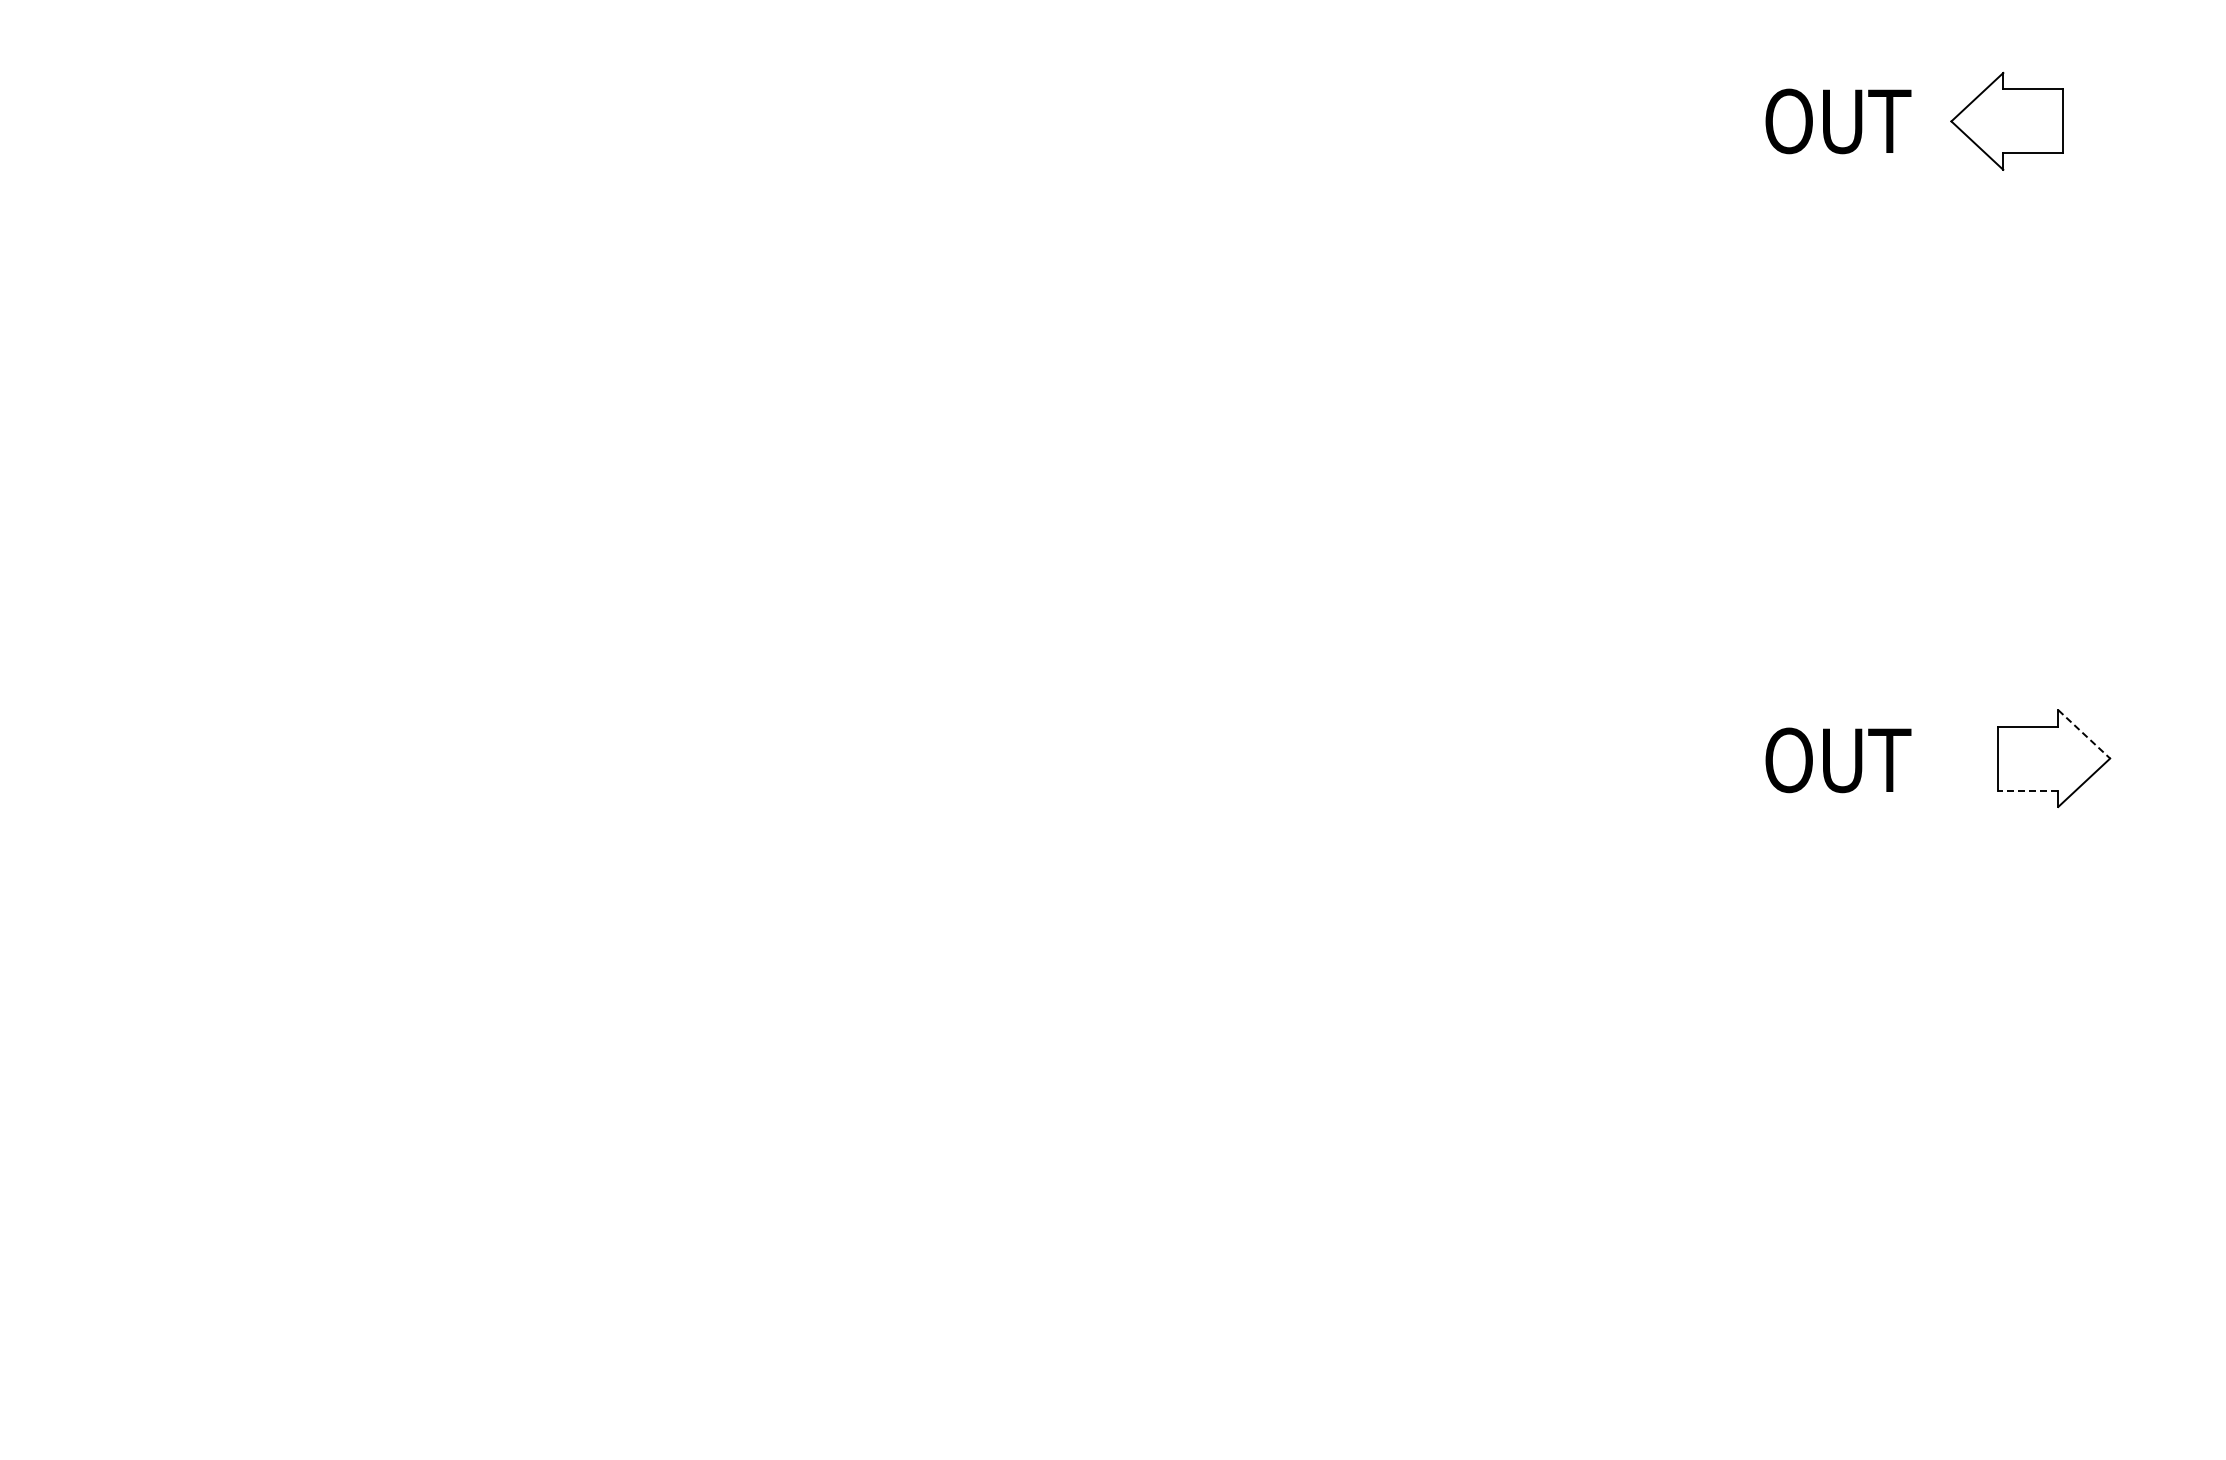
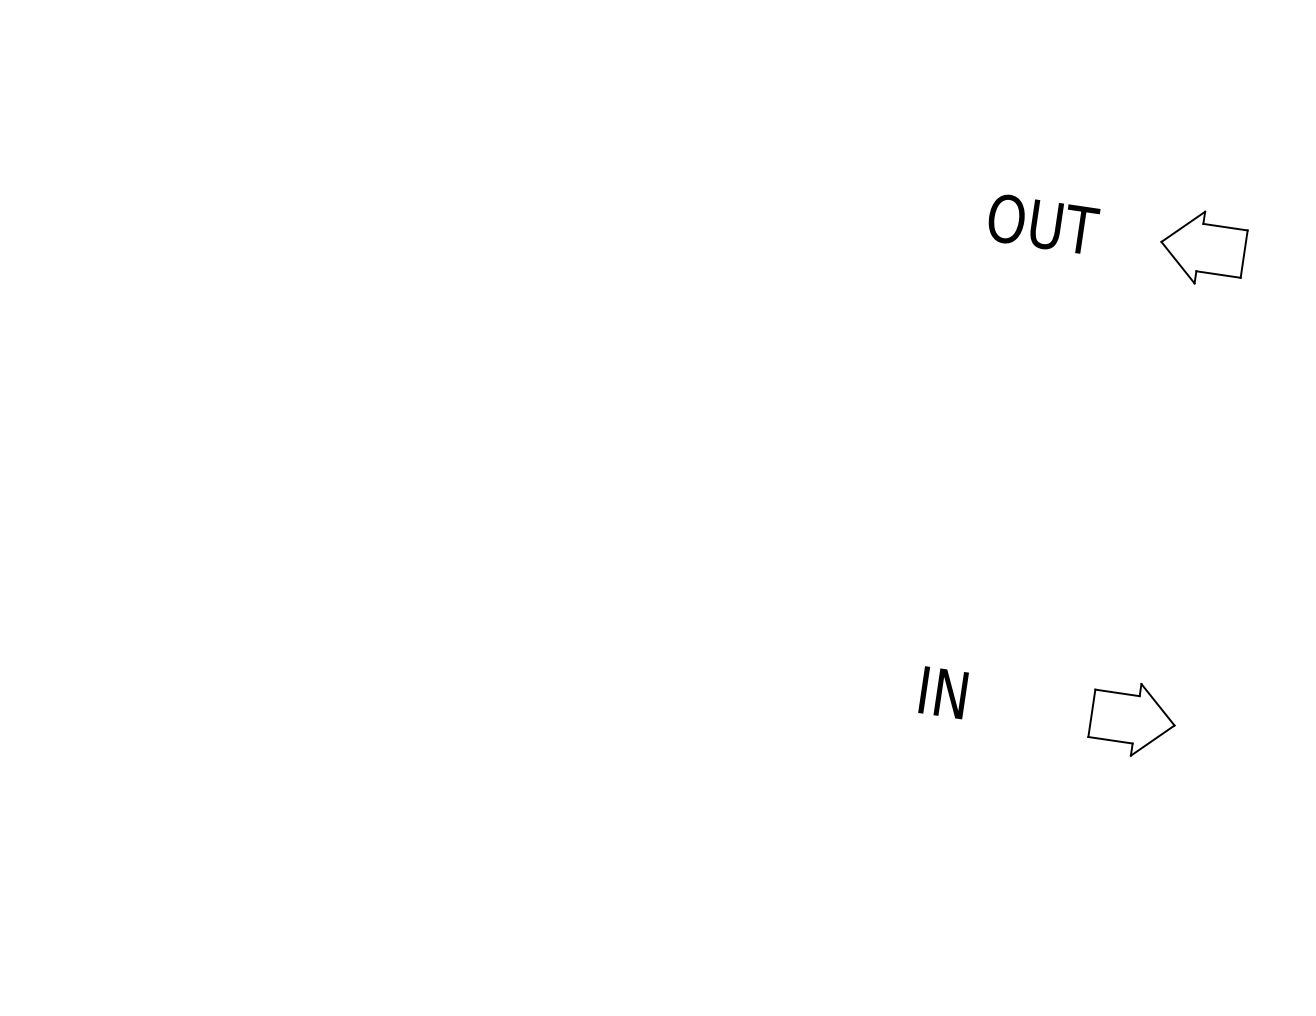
part: (2006, 120) -> (1202, 247), moved
line: (2084, 734) -> (1158, 704), dashed -> solid
text: (1838, 760) -> (973, 697), OUT -> IN
line: (2028, 790) -> (1110, 740), dashed -> solid

